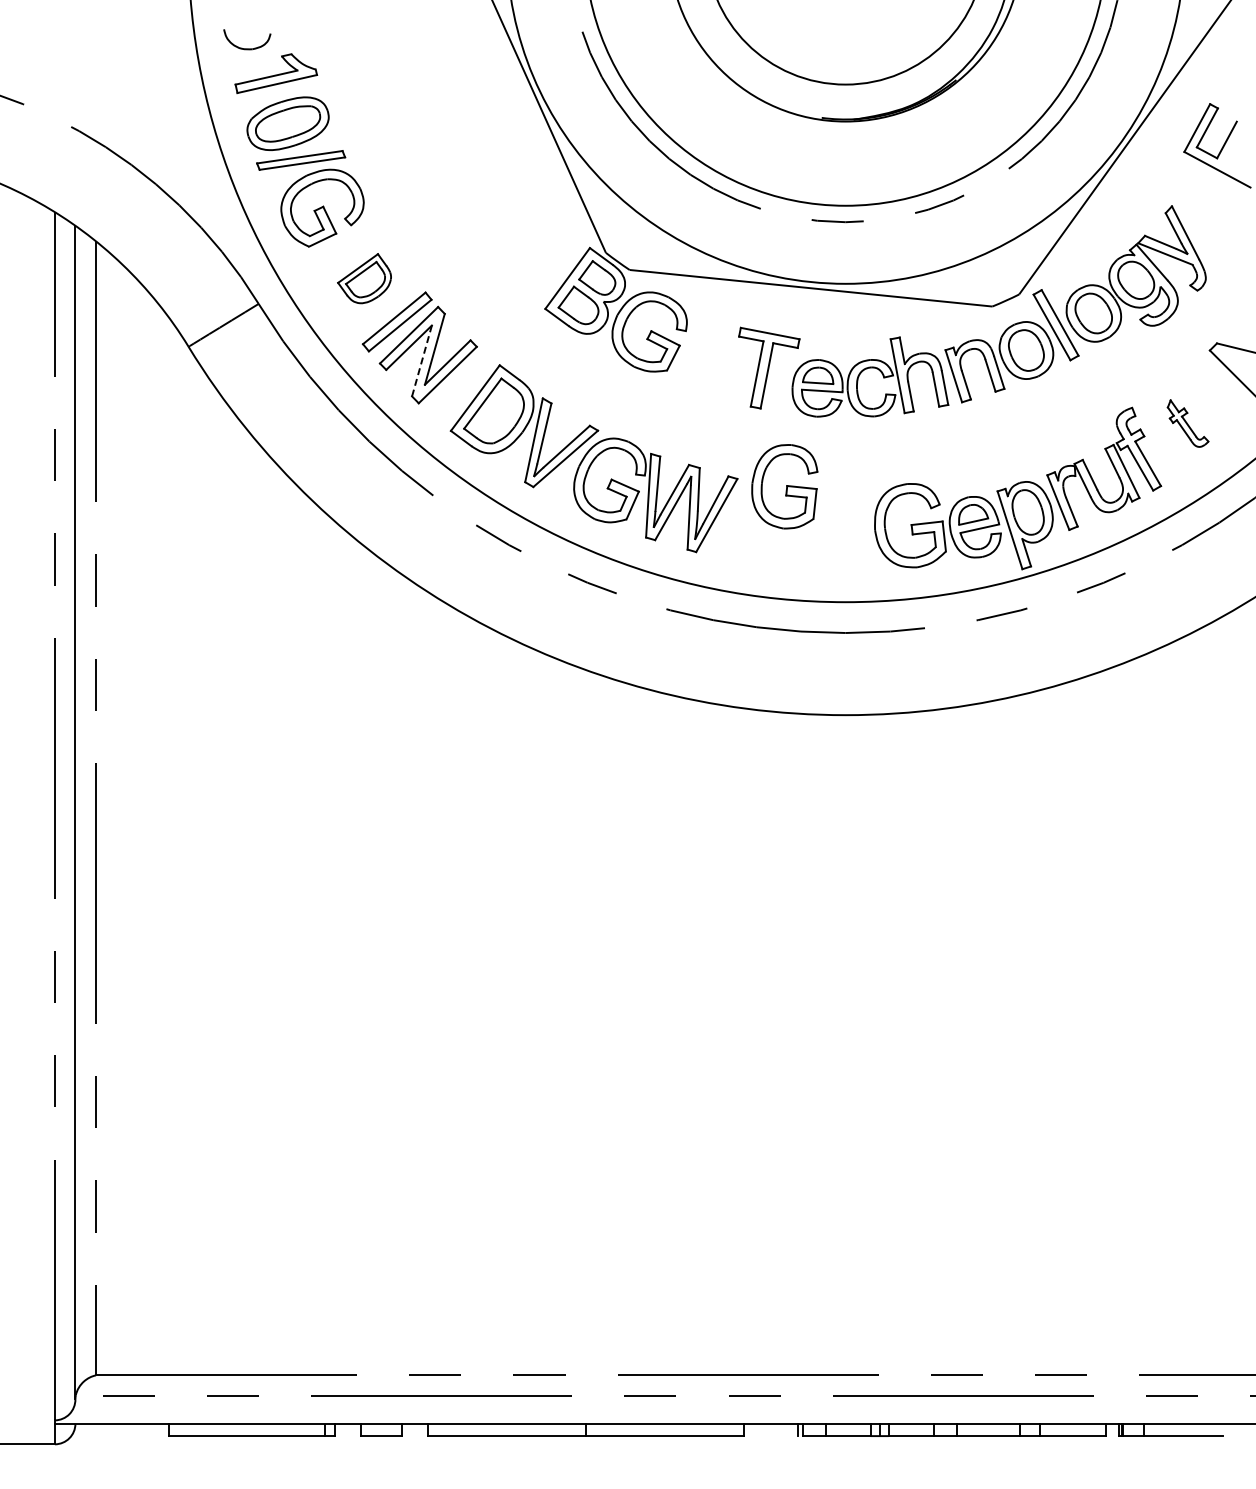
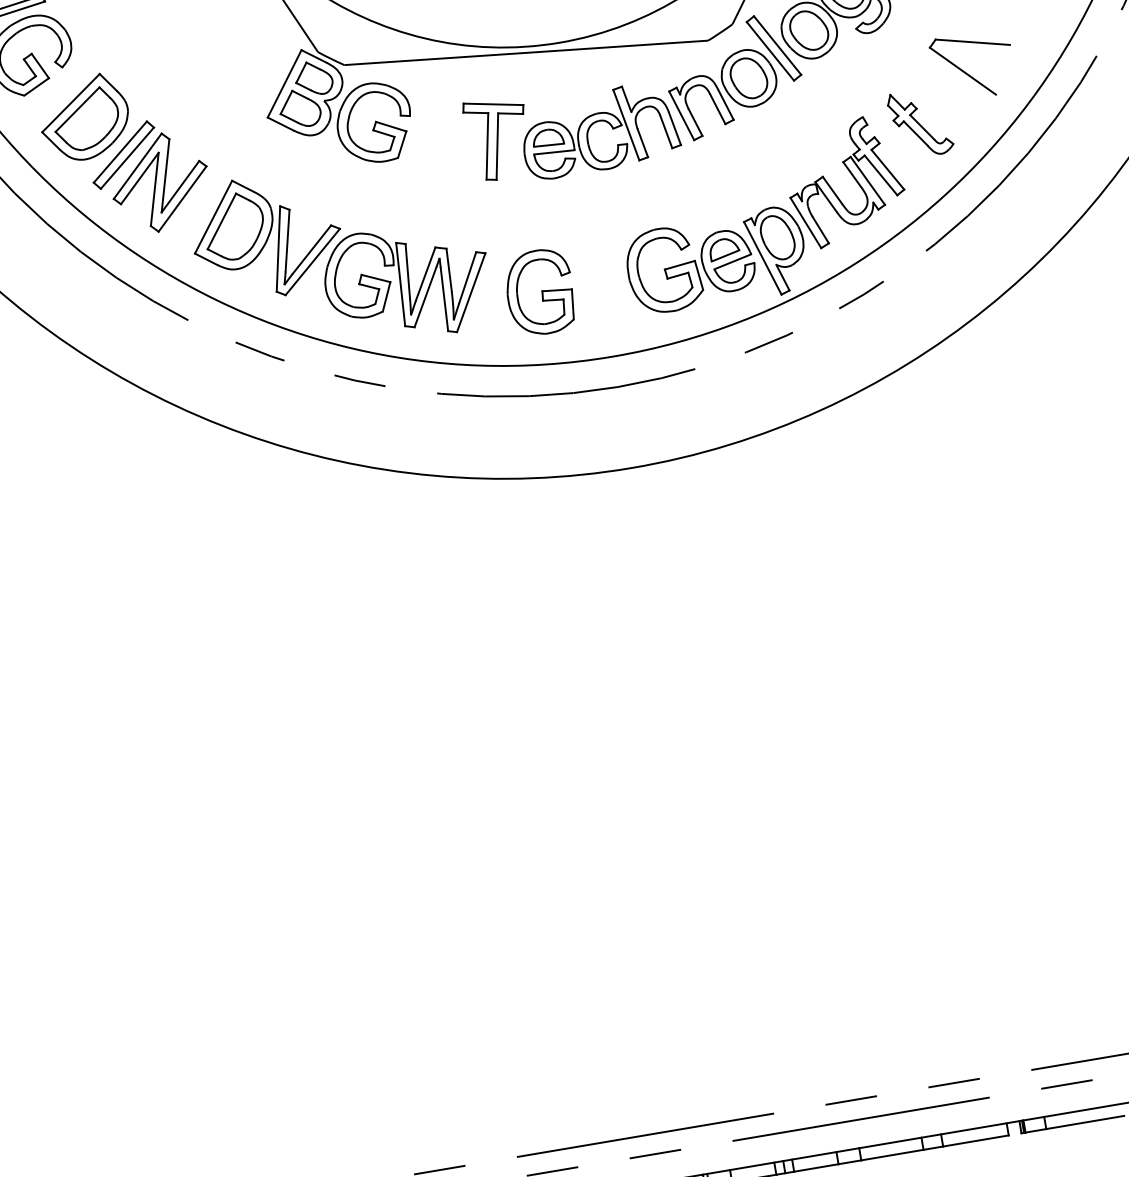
part: (364, 278) -> (84, 117), size x1.67
line: (422, 360) -> (155, 188), dashed -> solid
part: (1188, 423) -> (920, 123), size x1.43
part: (784, 486) -> (539, 292), moved

